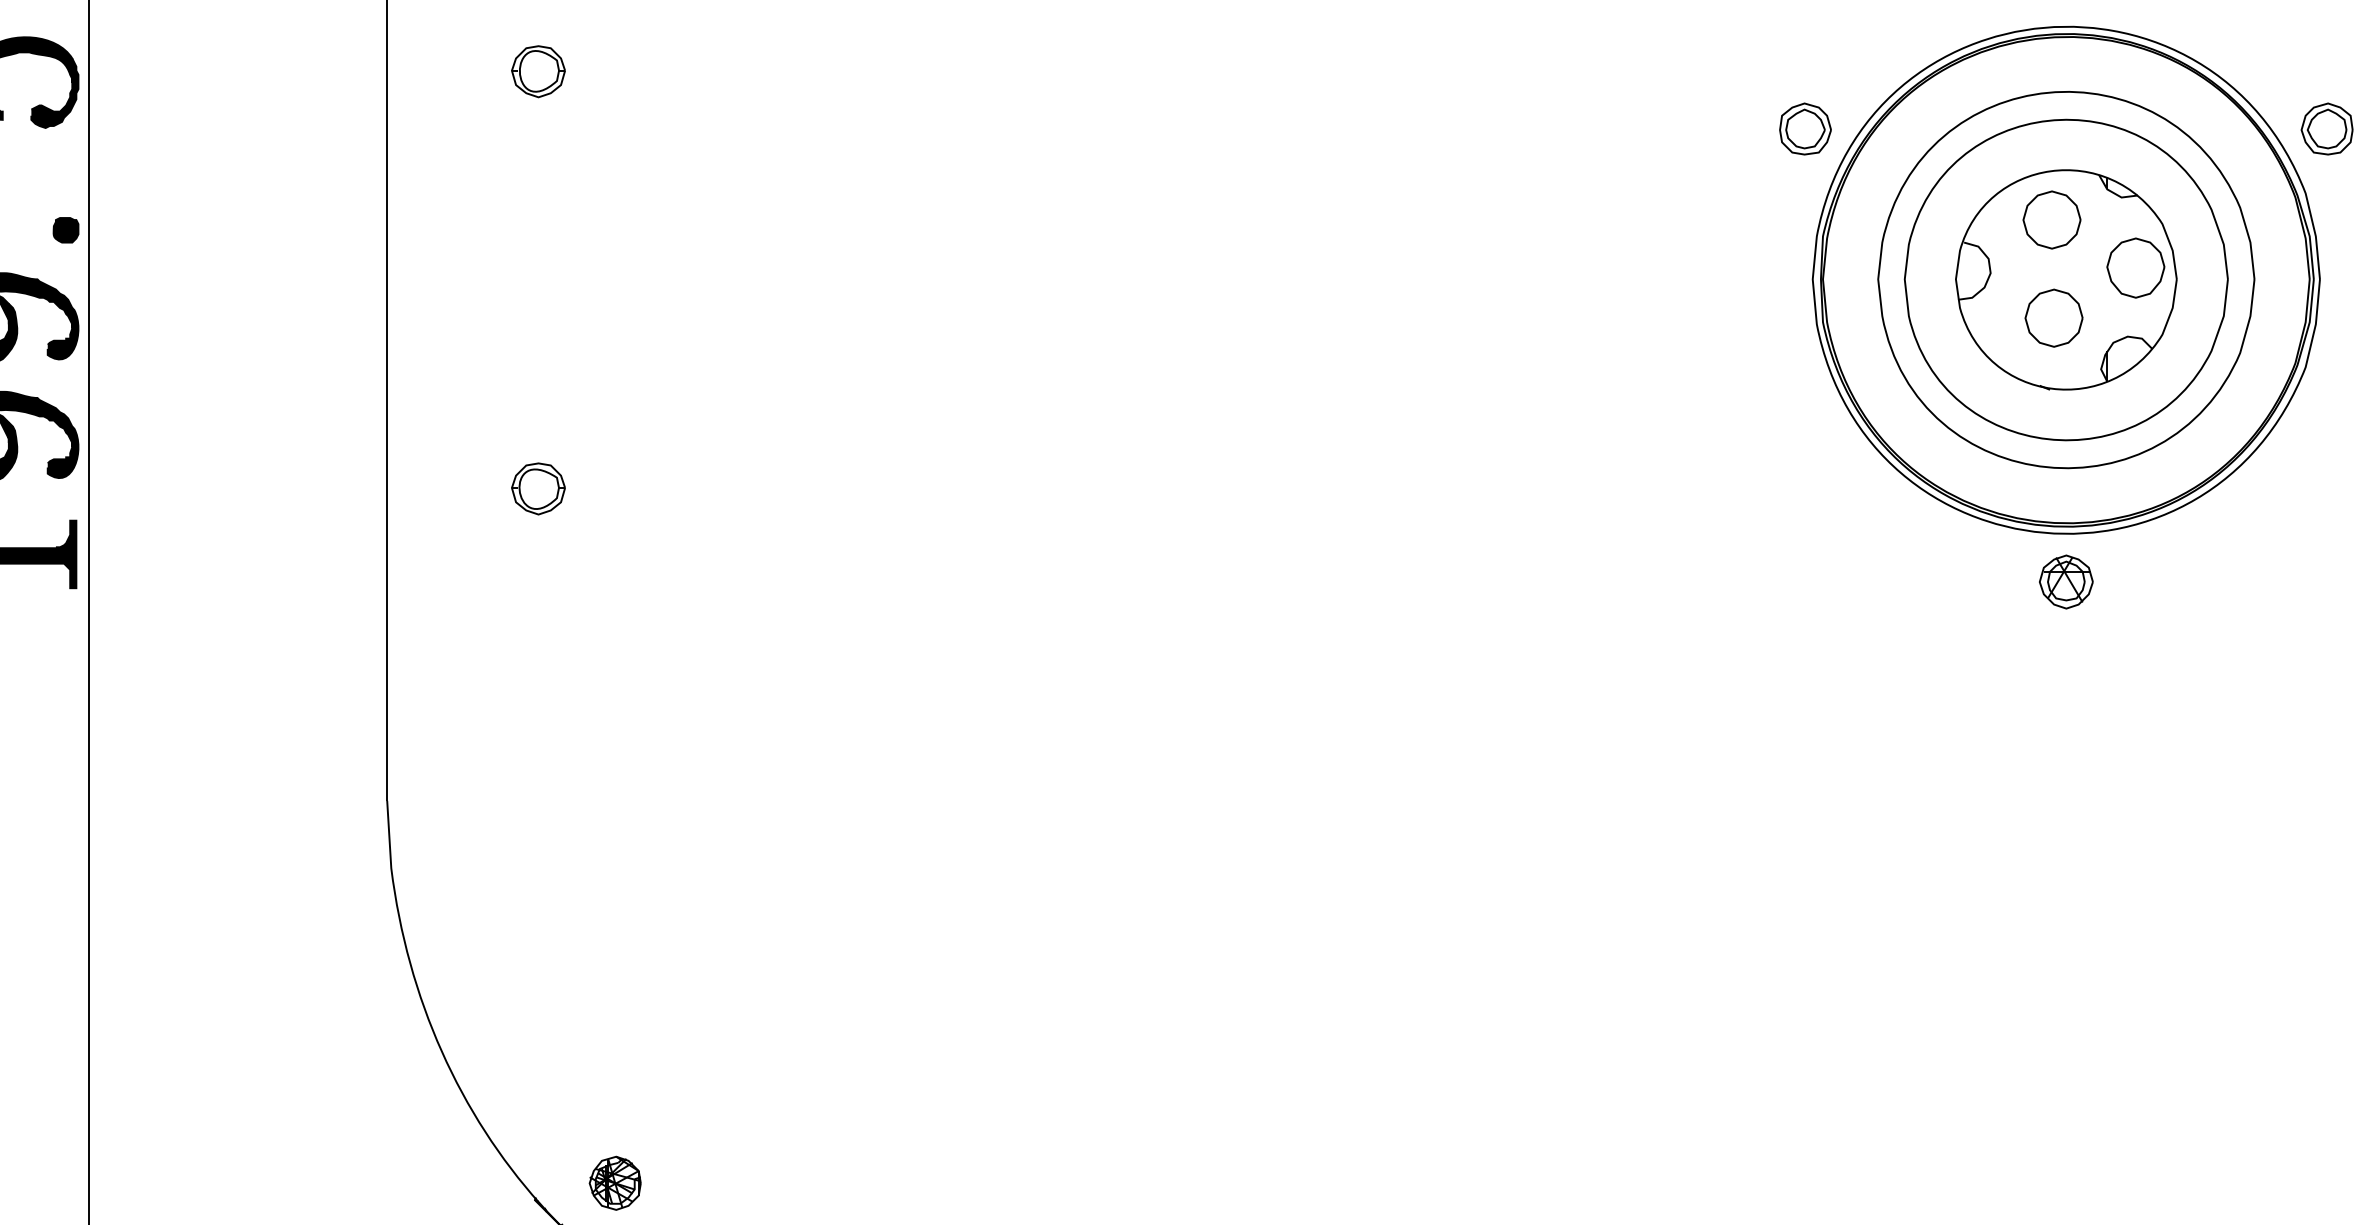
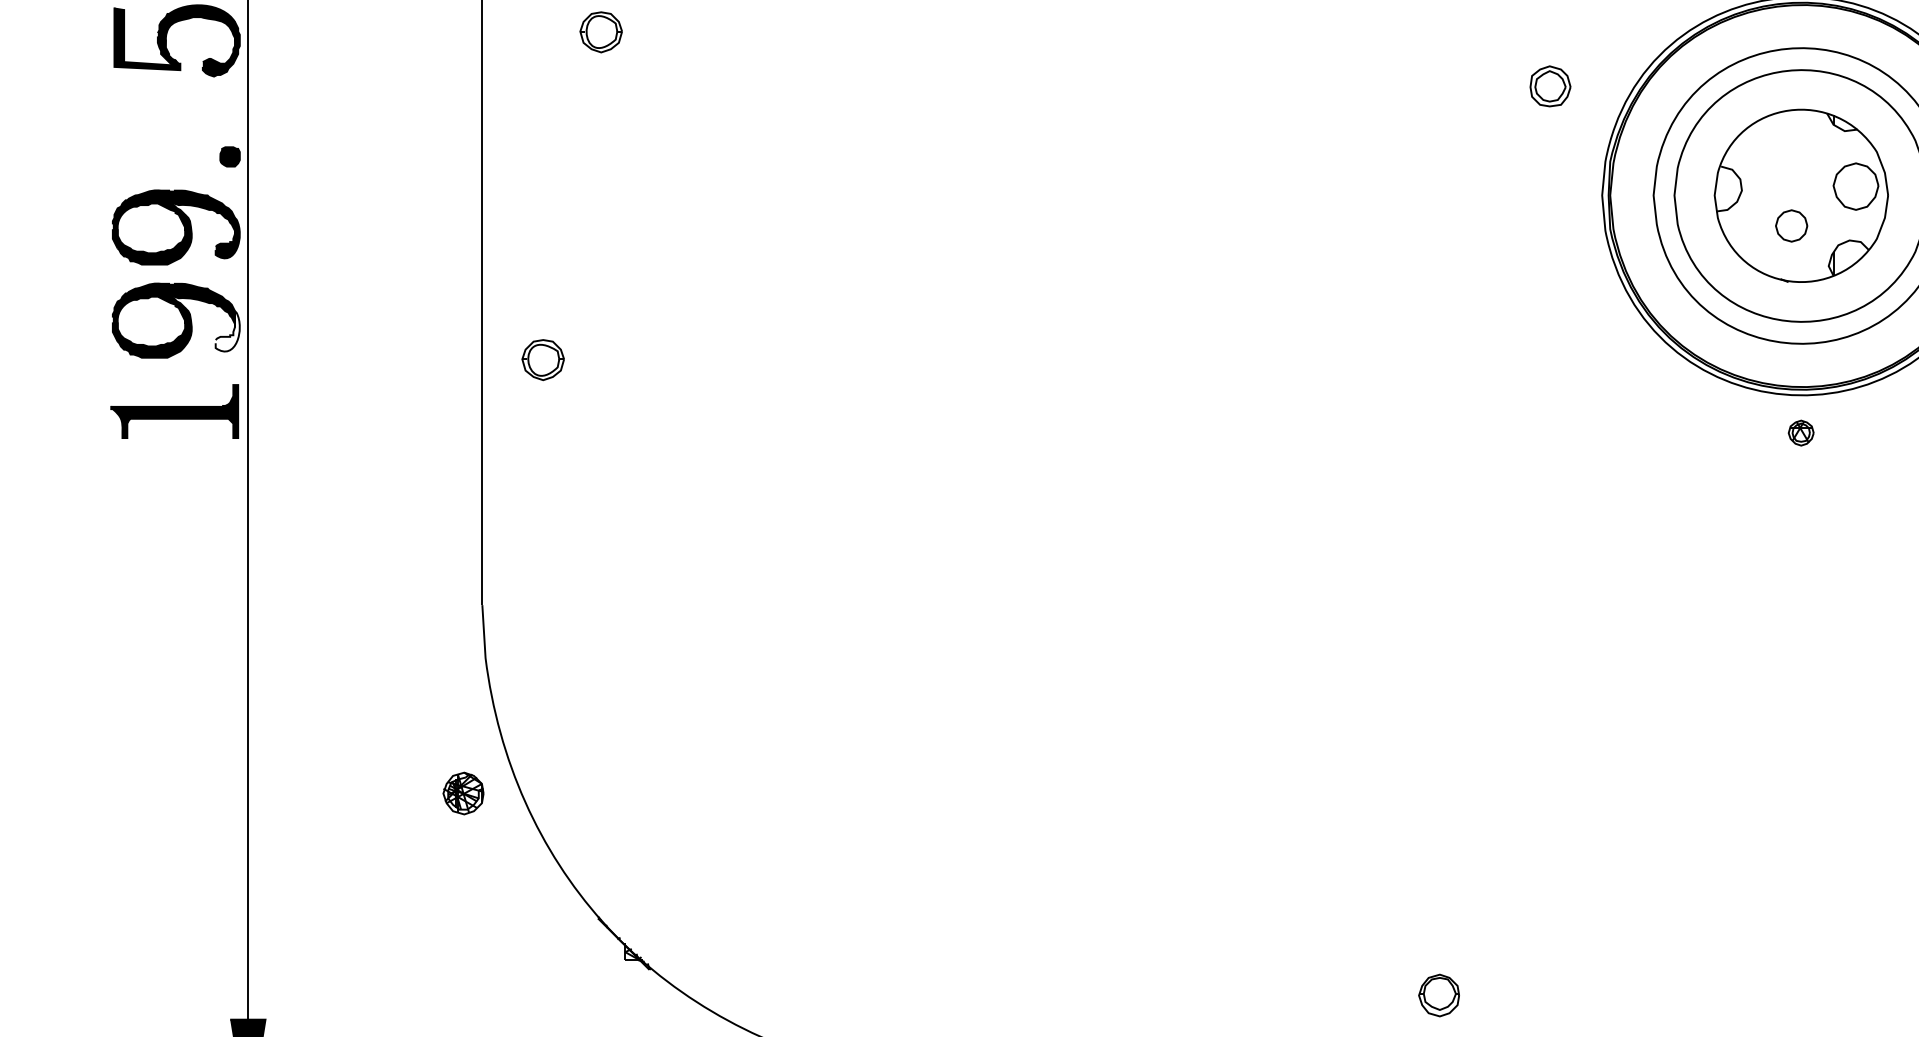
part: (1805, 129) -> (1550, 86), moved
part: (2051, 219) -> (1789, 148), removed
part: (2053, 317) -> (1791, 225), size x0.7
fill: (62, 452) -> (227, 331), removed
part: (537, 489) -> (542, 360), moved
part: (2065, 581) -> (1800, 432), size x0.6
part: (615, 1183) -> (463, 793), moved

